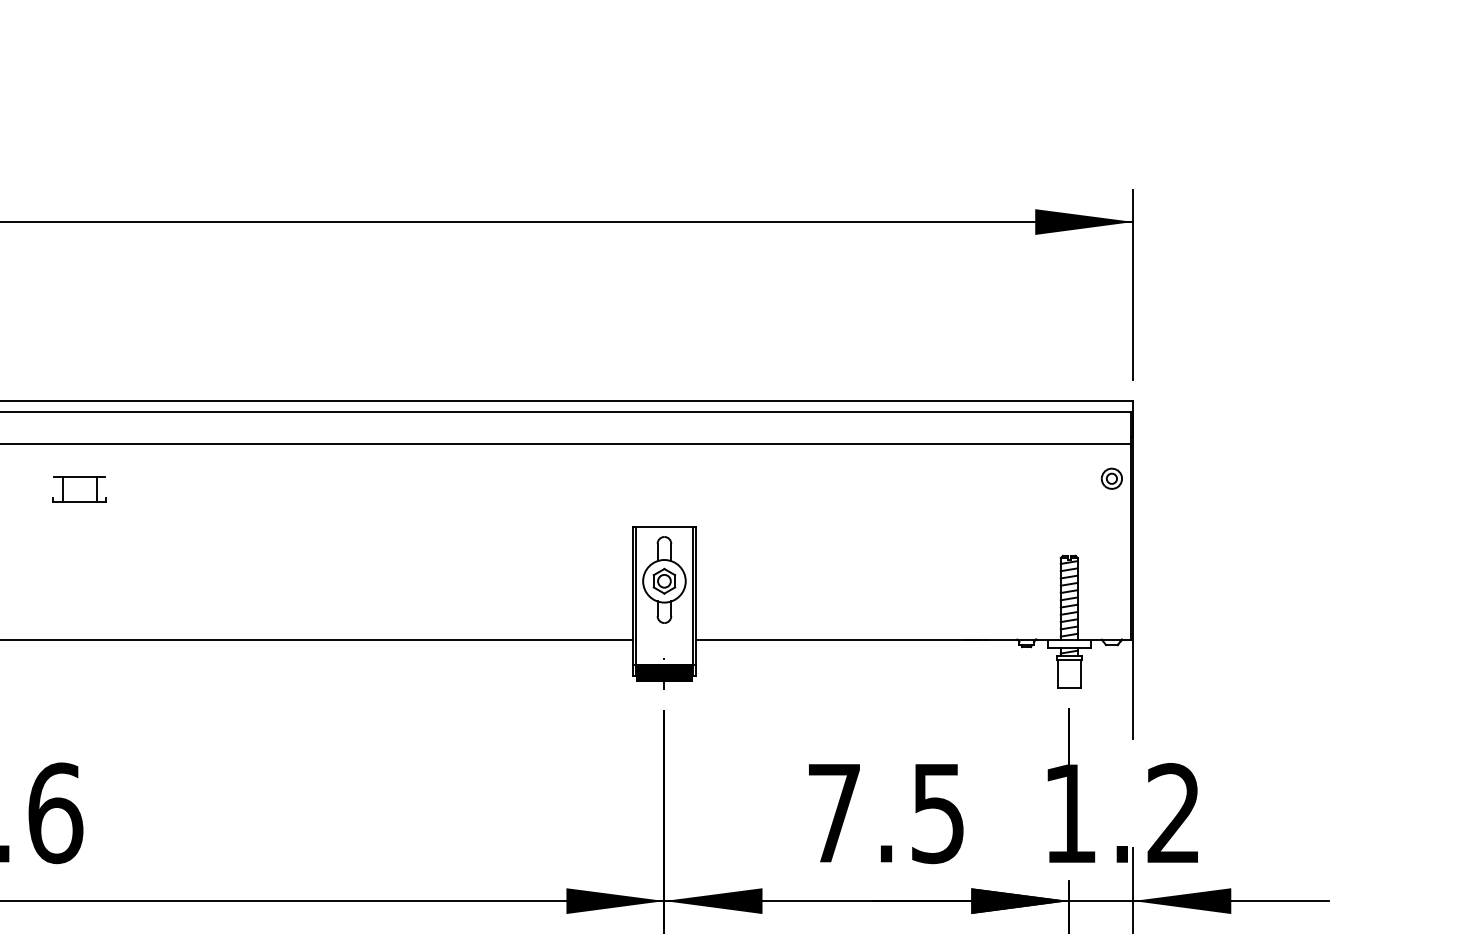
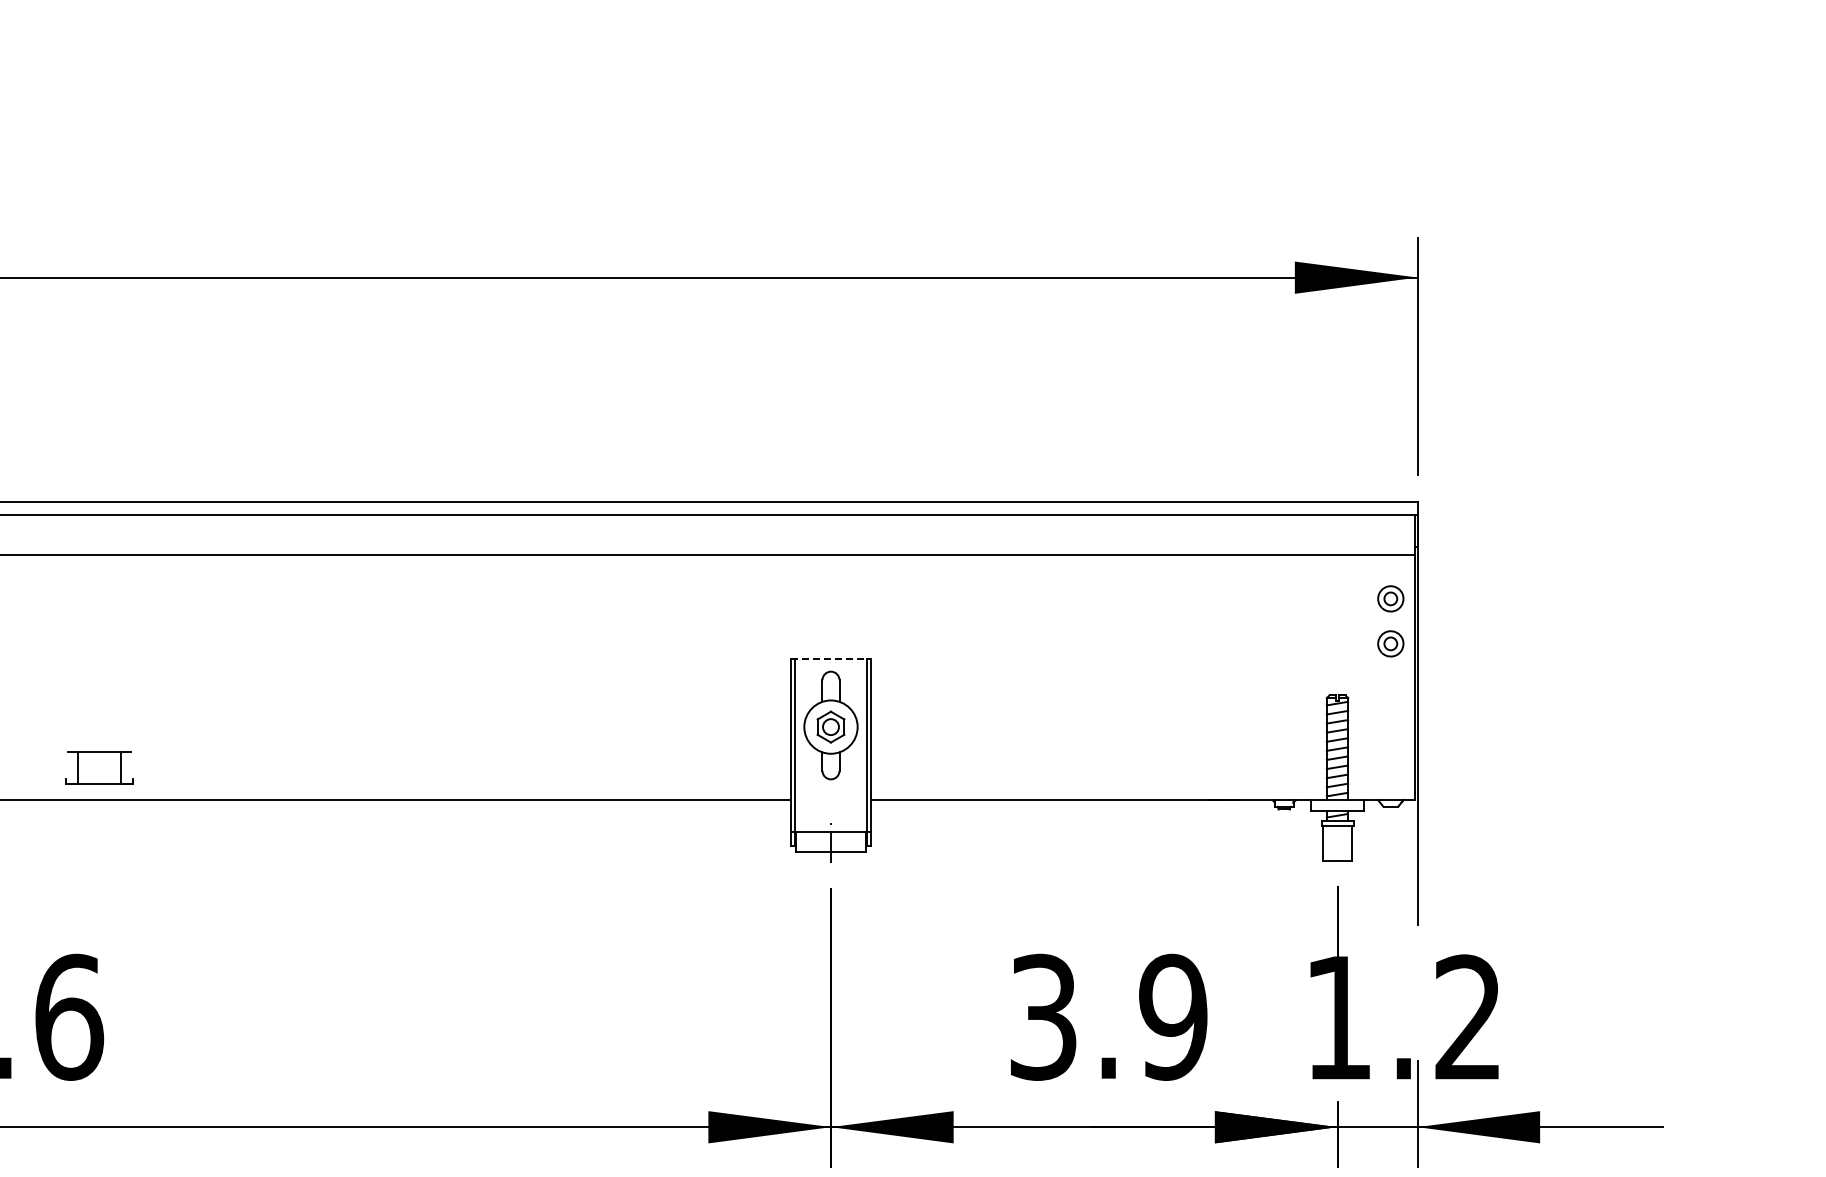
part: (79, 488) -> (99, 767), moved
part: (1111, 514) -> (1390, 643), added
line: (664, 526) -> (831, 658), solid -> dashed
hatch: (664, 672) -> (830, 841), removed
text: (887, 812) -> (1109, 1016), 7.5 -> 3.9

